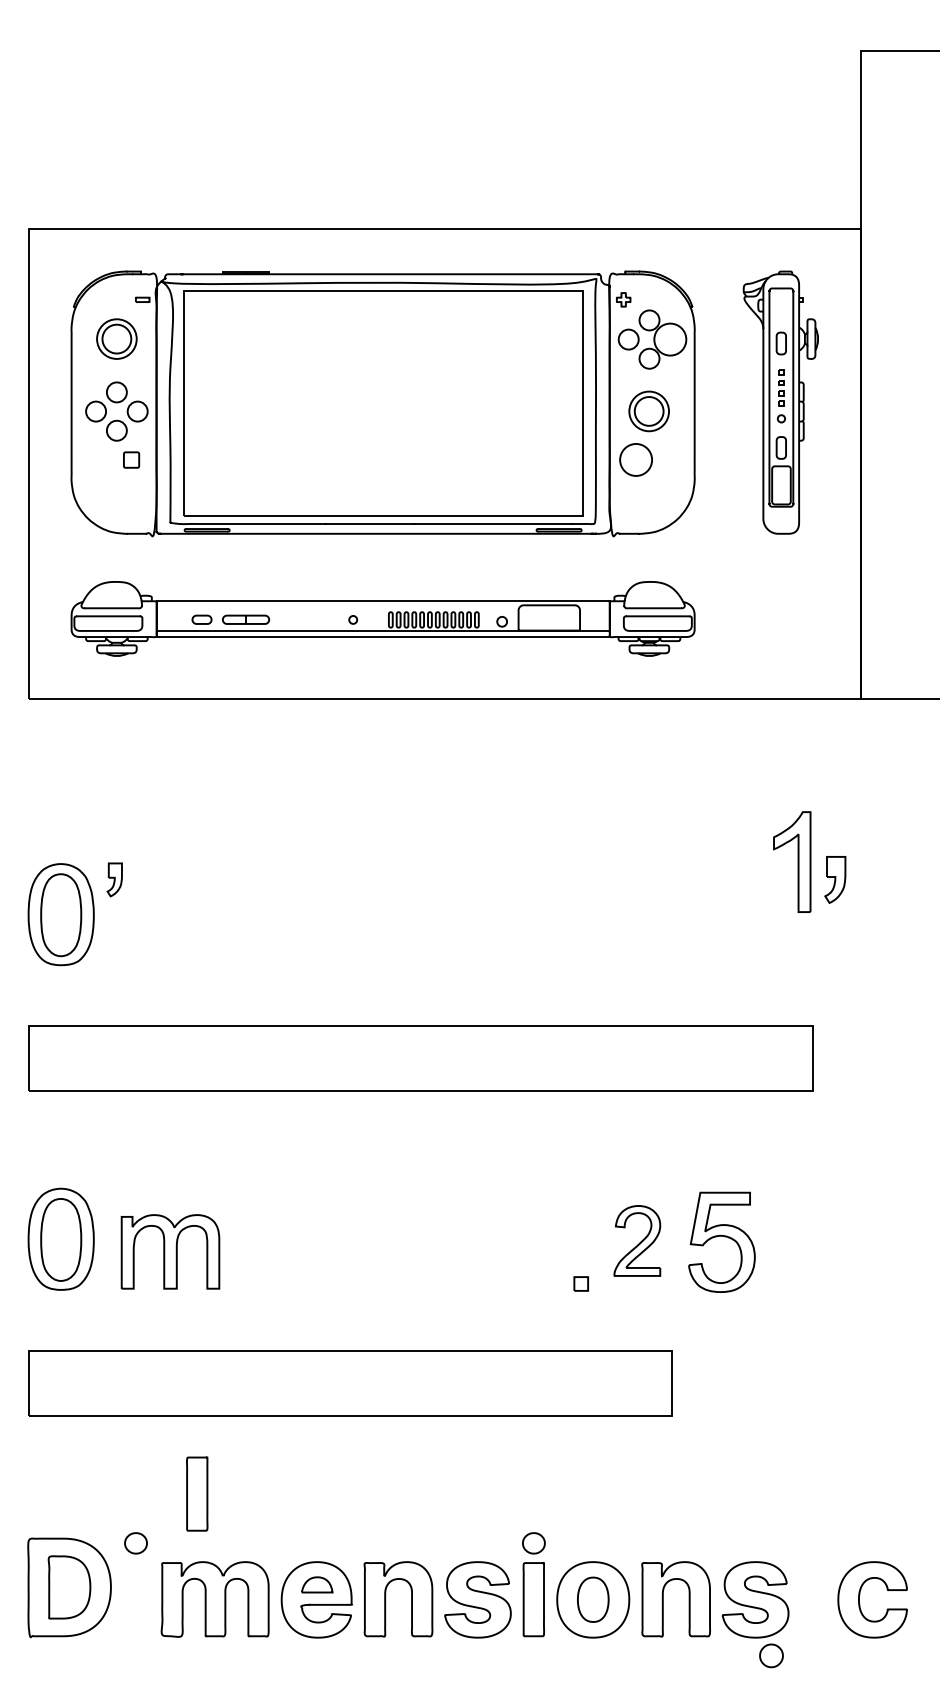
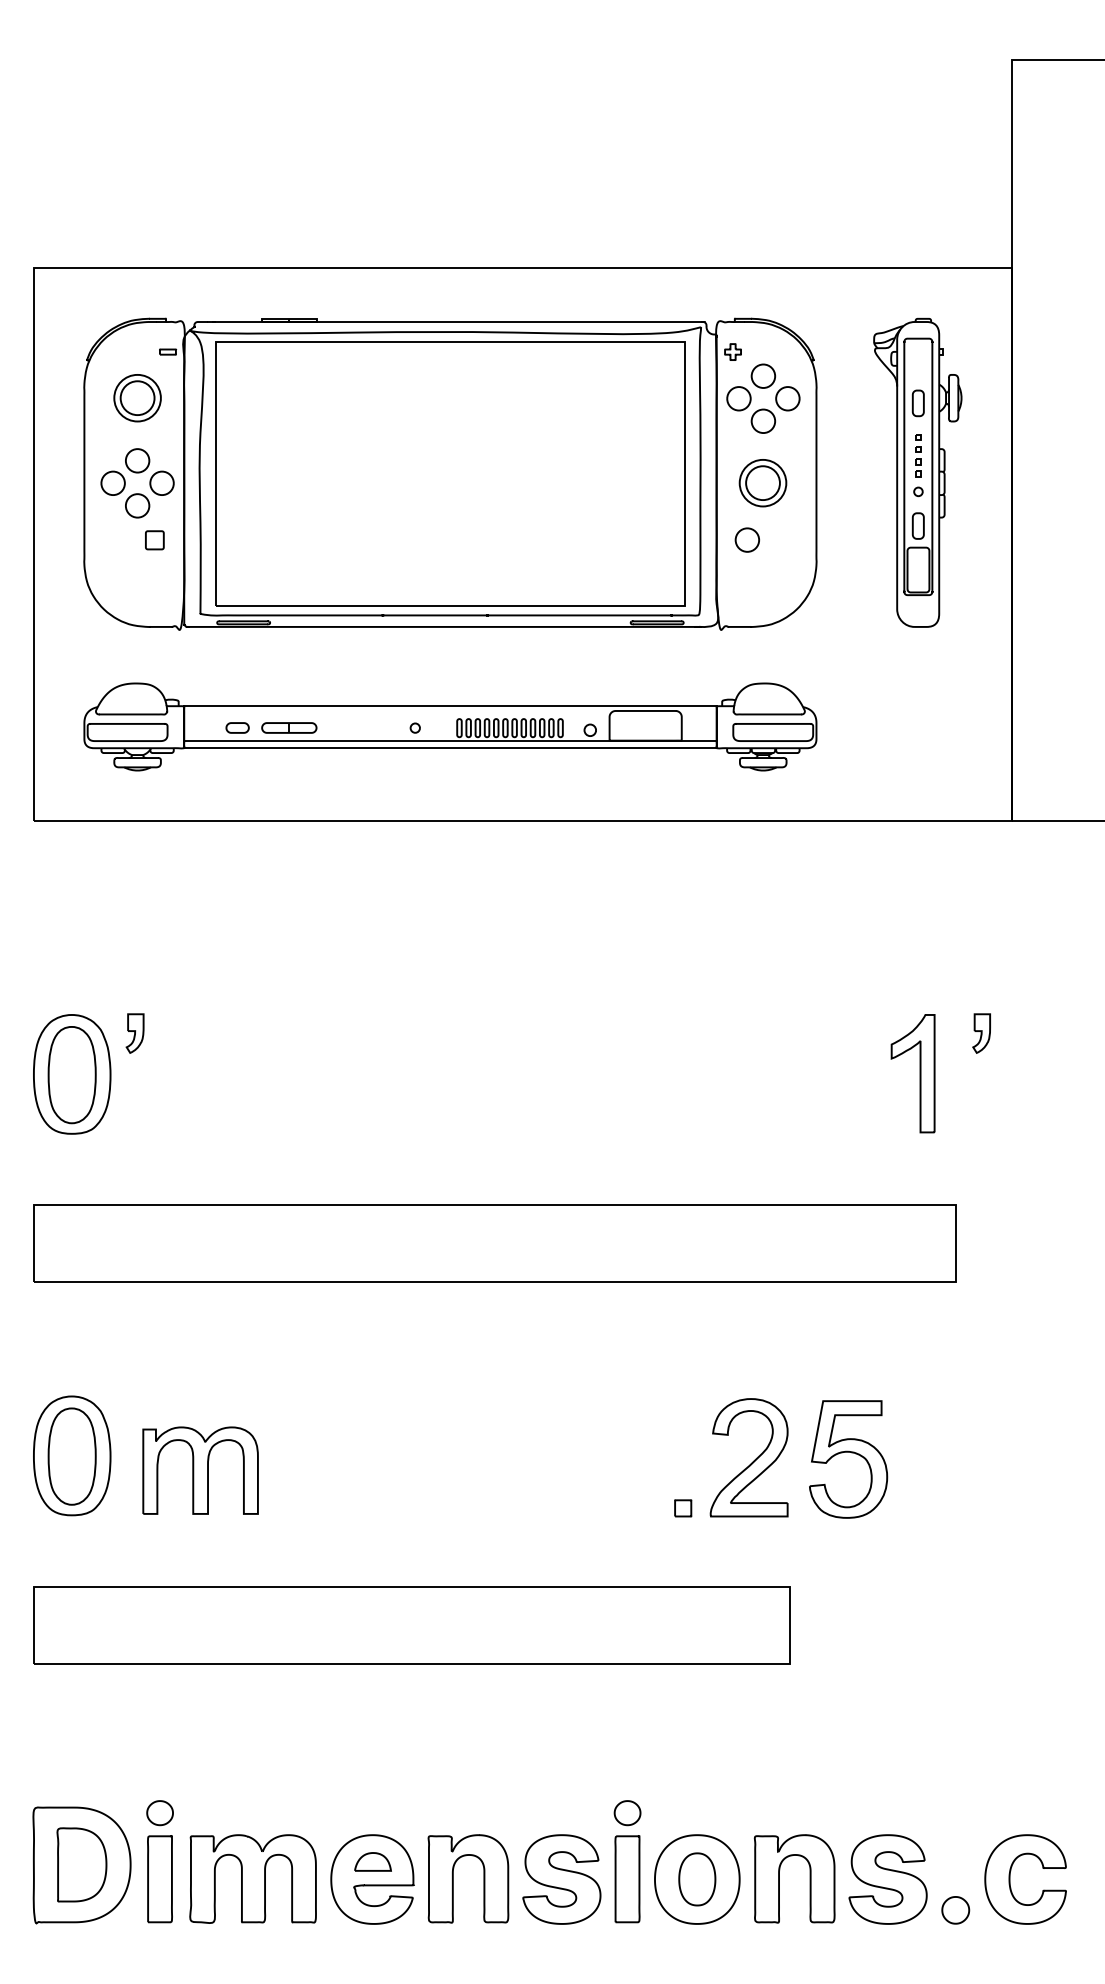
circle: (670, 339) -> (787, 398), size x0.62
circle: (635, 459) -> (746, 539), size x0.62
part: (797, 861) -> (919, 1073), moved
part: (835, 879) -> (981, 1033), size x0.71
part: (636, 1240) -> (748, 1457), size x1.43
part: (196, 1494) -> (159, 1879), moved
part: (771, 1656) -> (955, 1910), moved

